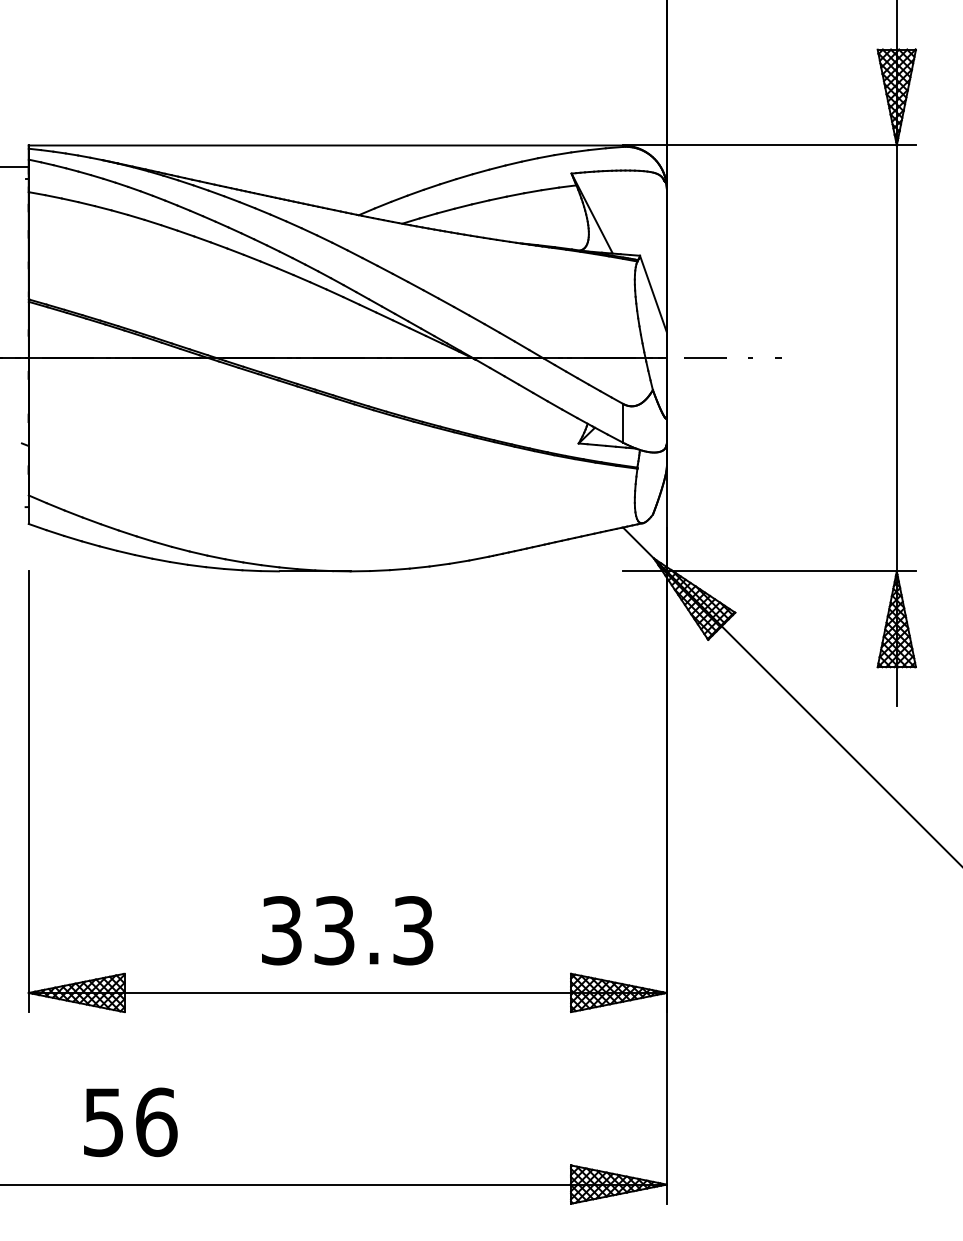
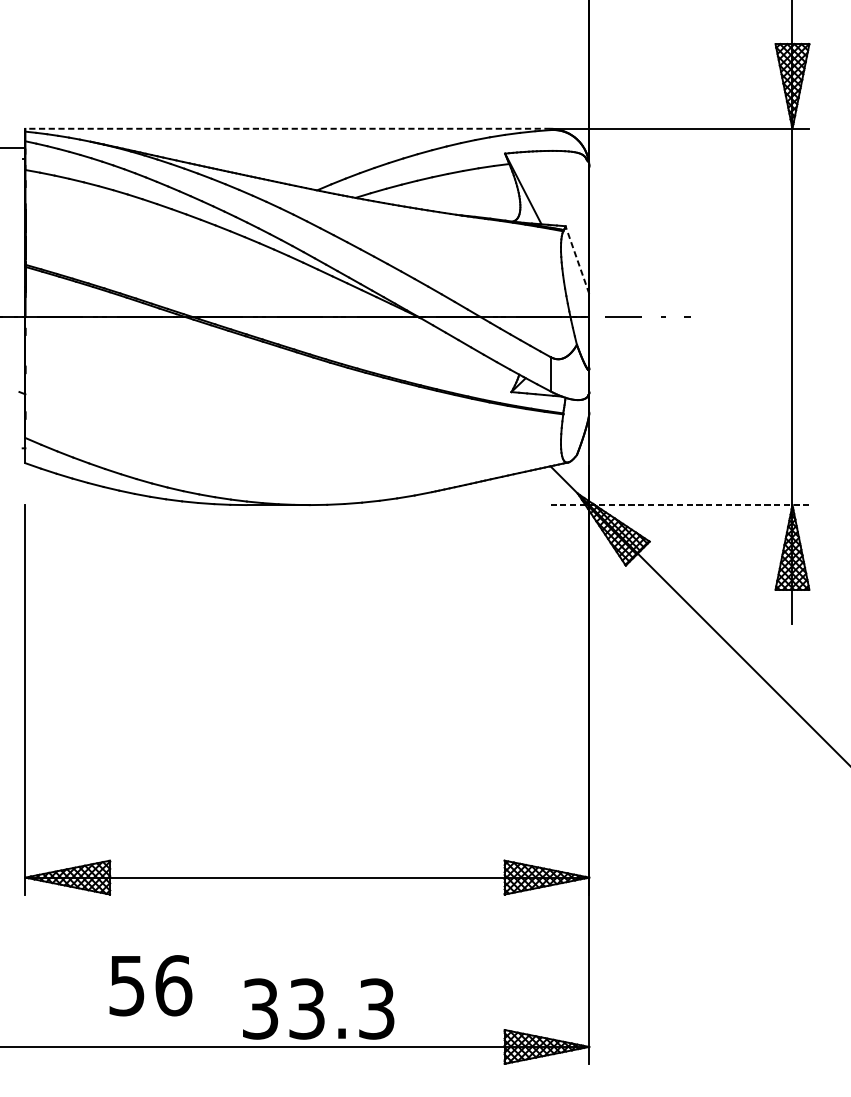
line: (325, 145) -> (287, 128), solid -> dashed
line: (653, 294) -> (577, 260), solid -> dashed
line: (770, 571) -> (680, 505), solid -> dashed
text: (347, 930) -> (318, 1008), moved
text: (130, 1122) -> (150, 985), moved

